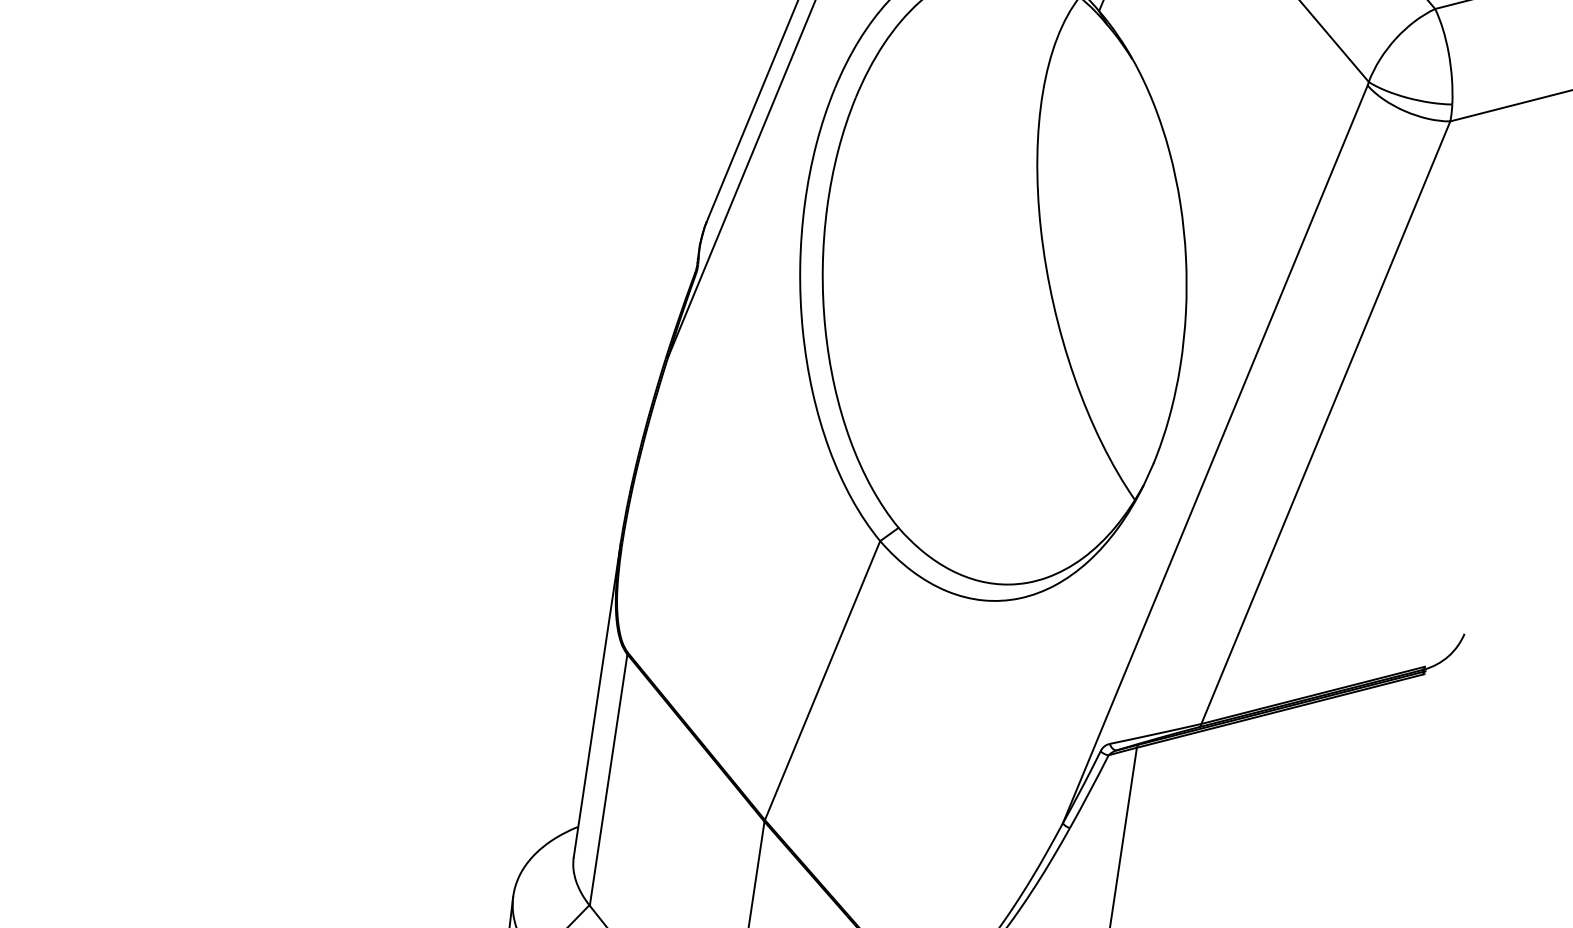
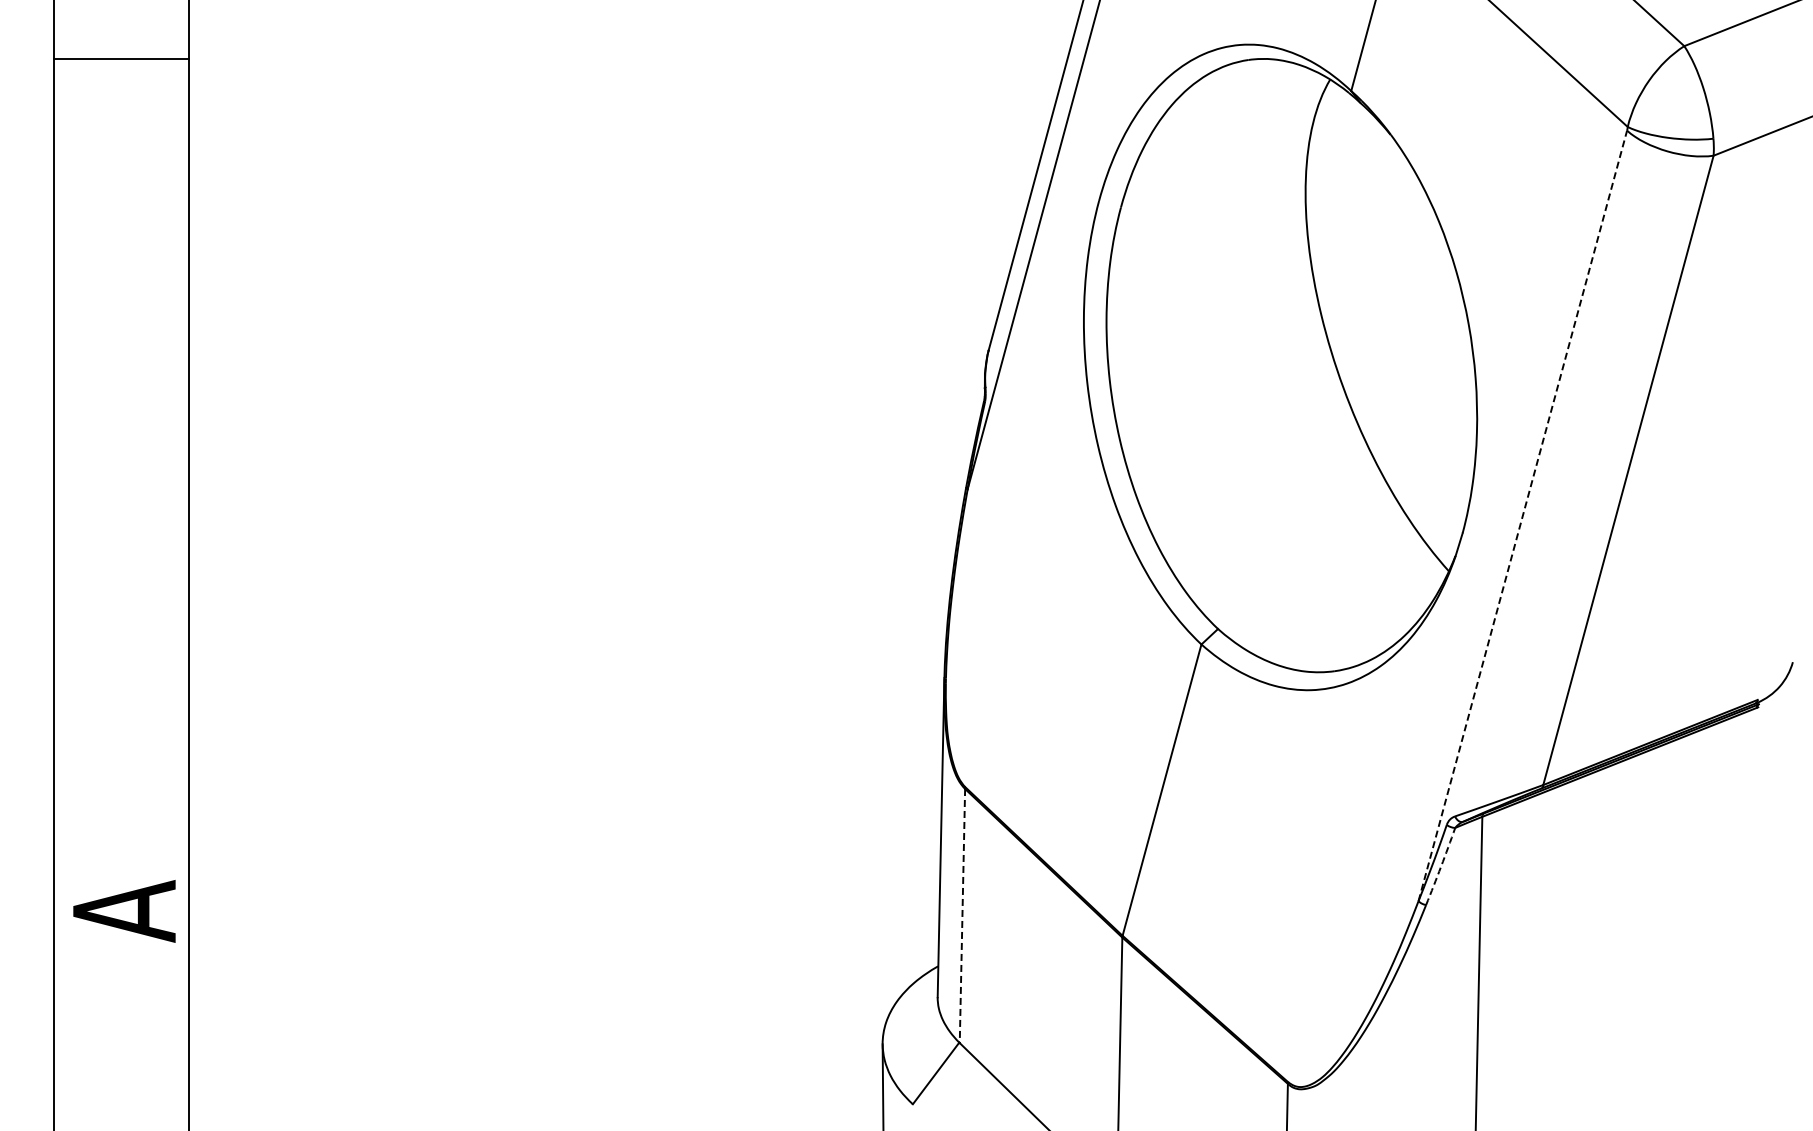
line: (1215, 453) -> (1522, 515), solid -> dashed
line: (608, 780) -> (962, 916), solid -> dashed
arc: (1090, 791) -> (1441, 866), solid -> dashed

